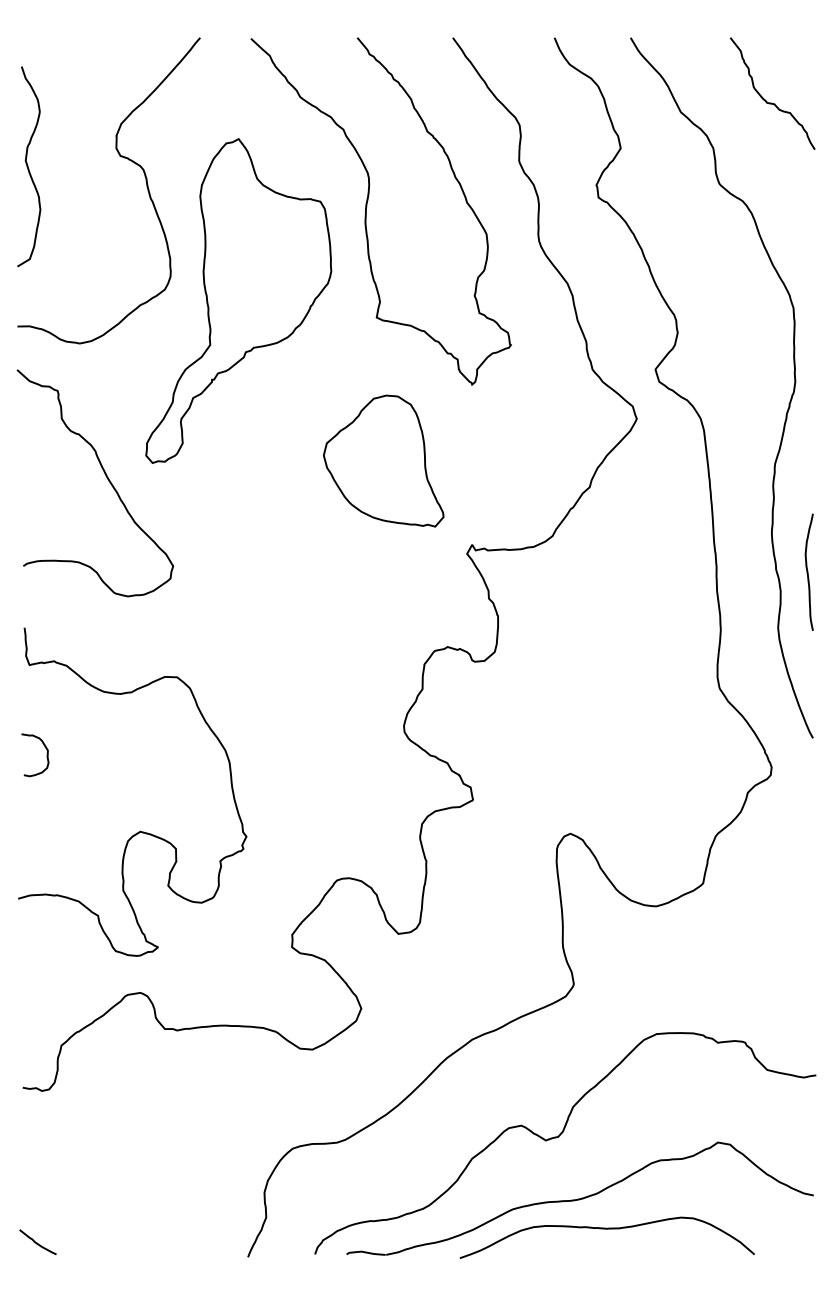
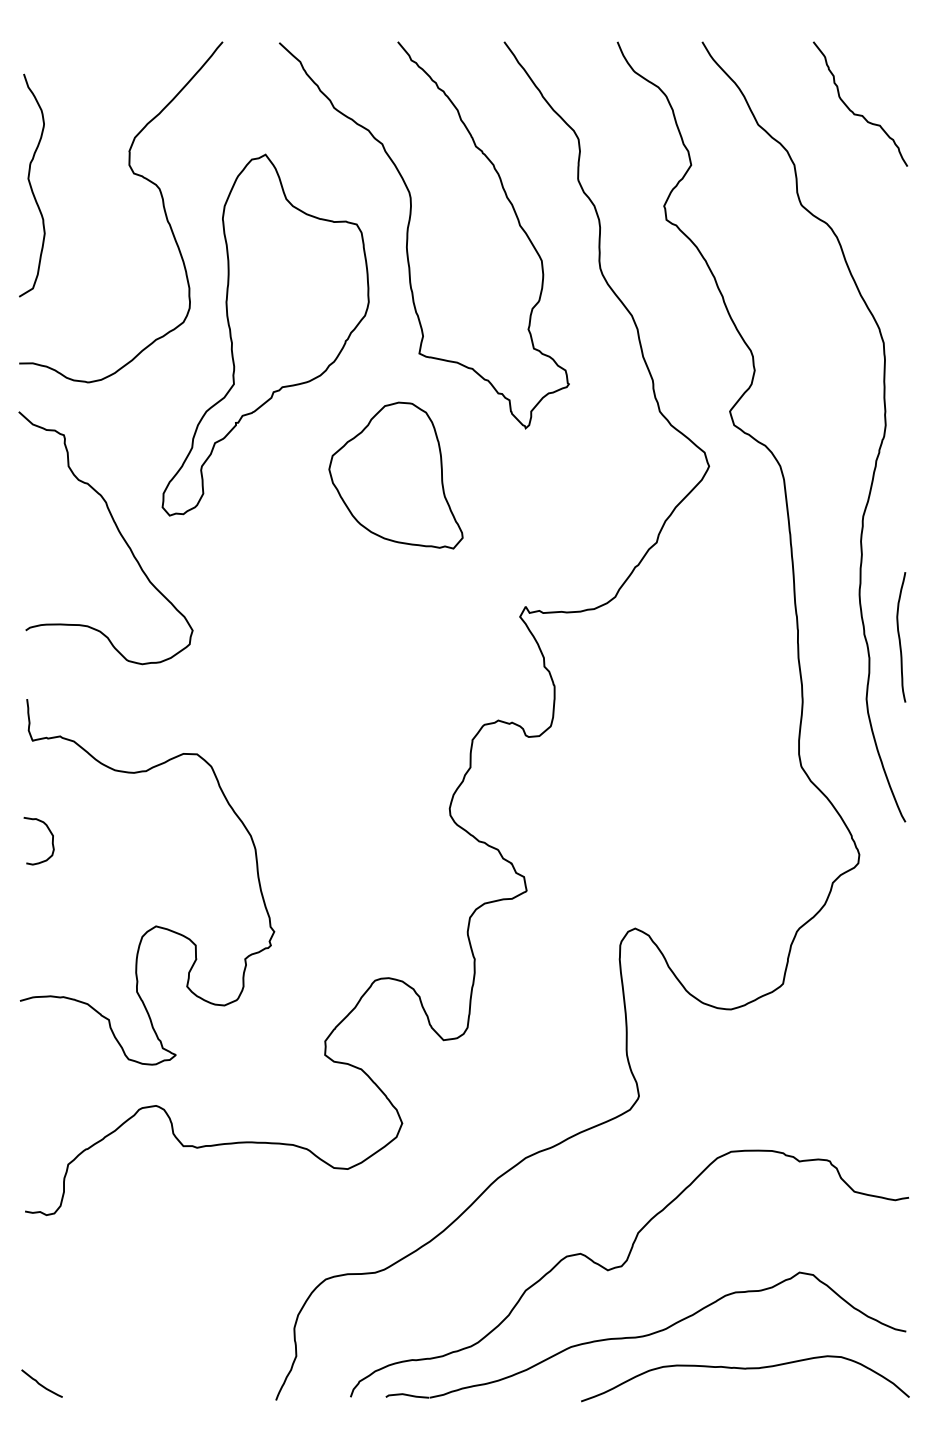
part: (383, 460) -> (395, 474), moved
curve: (606, 1229) -> (744, 1369), moved

